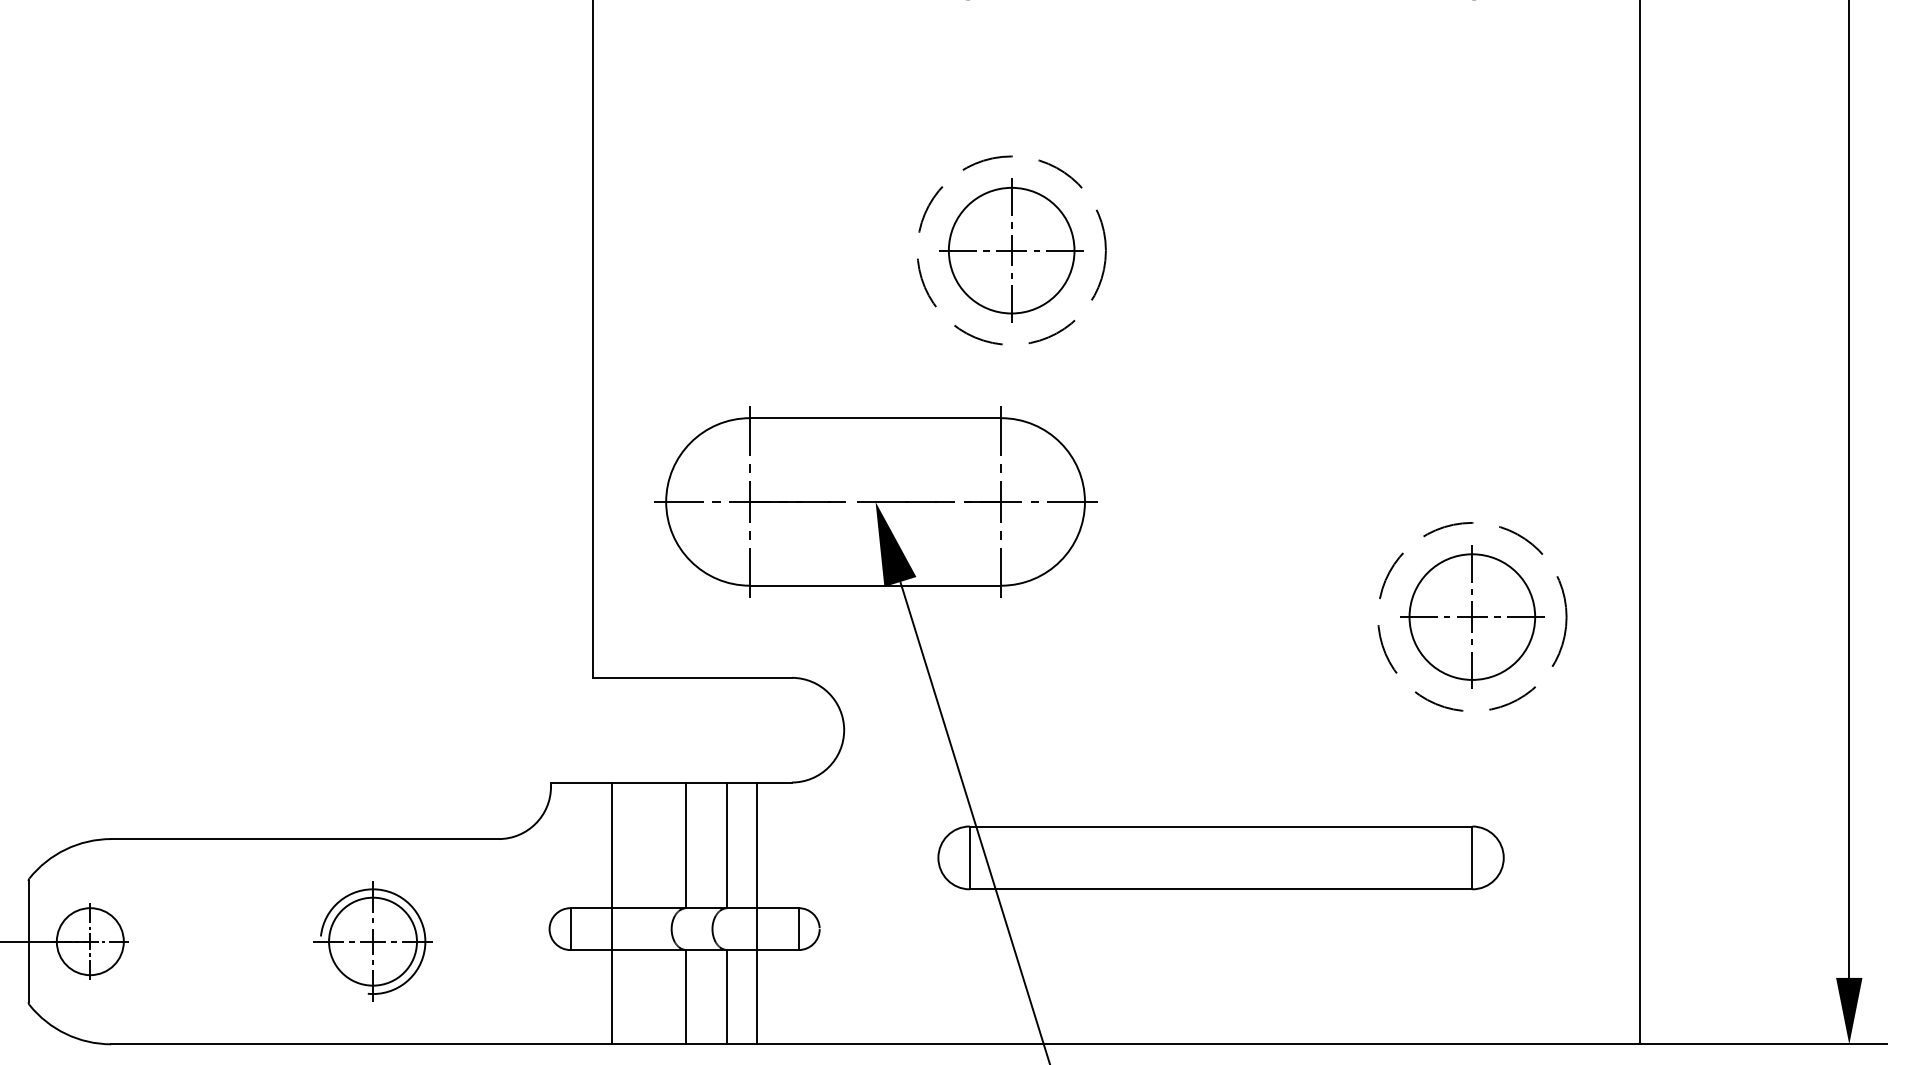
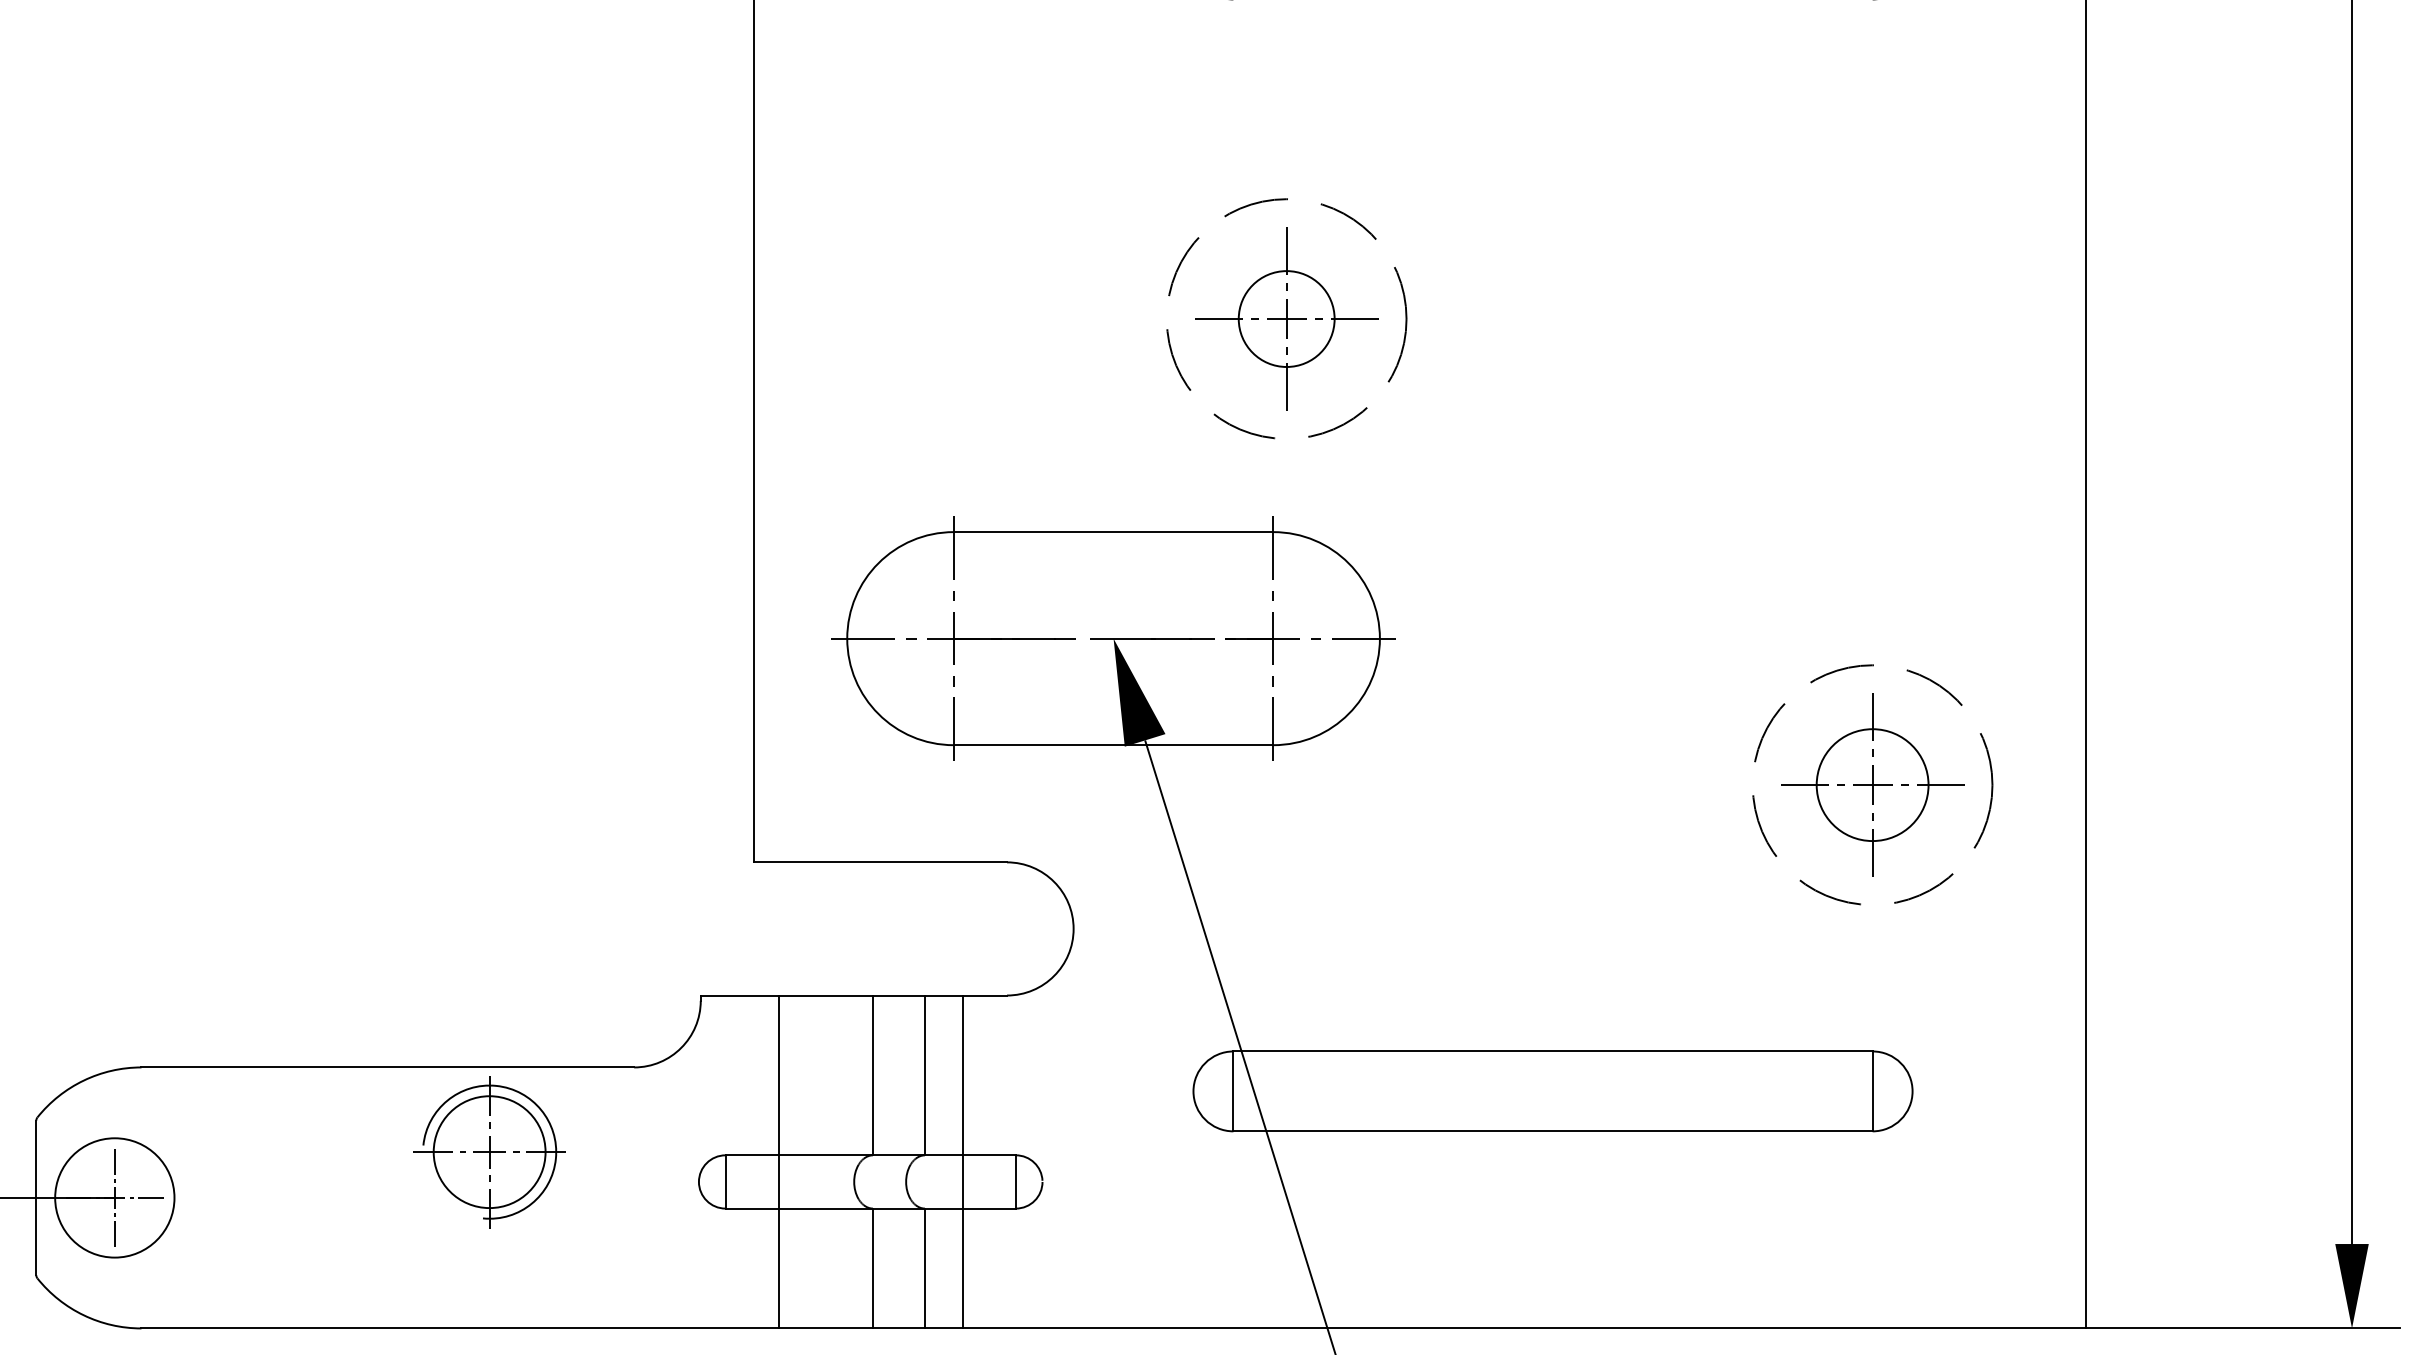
circle: (1011, 250) -> (1286, 318), size x0.6
circle: (1472, 616) -> (1872, 784), size x0.7
circle: (89, 941) -> (113, 1197), size x1.4
part: (372, 941) -> (488, 1151), moved

